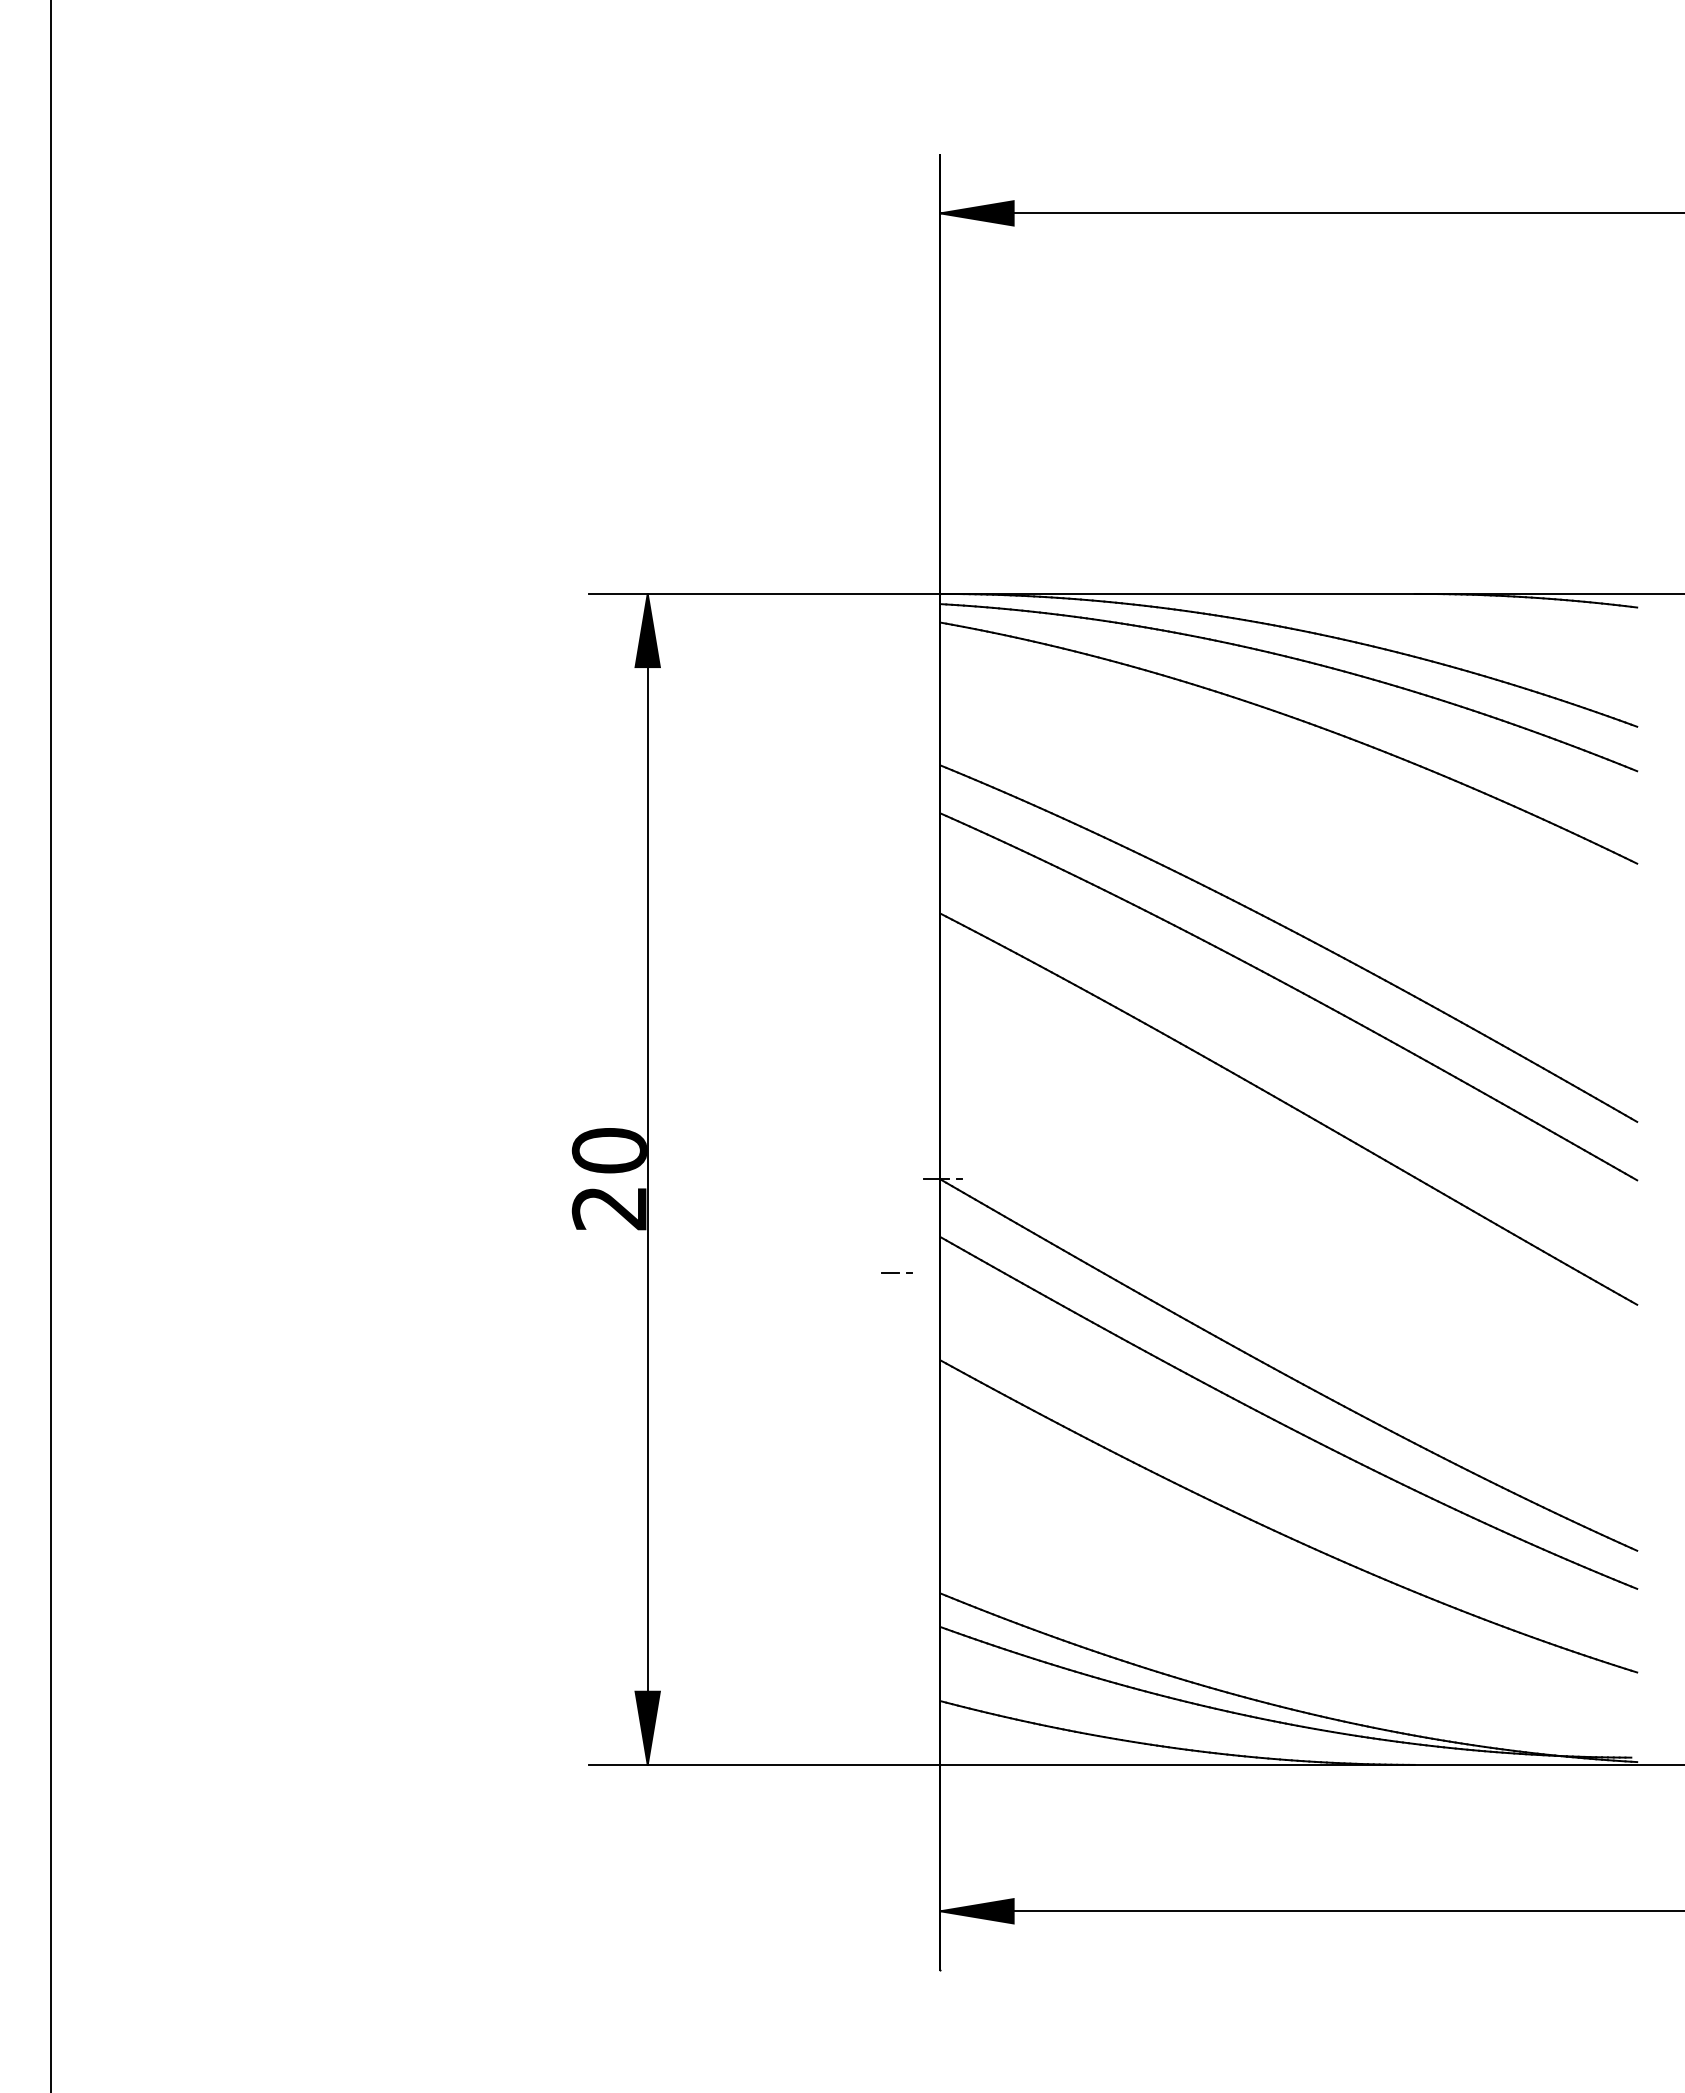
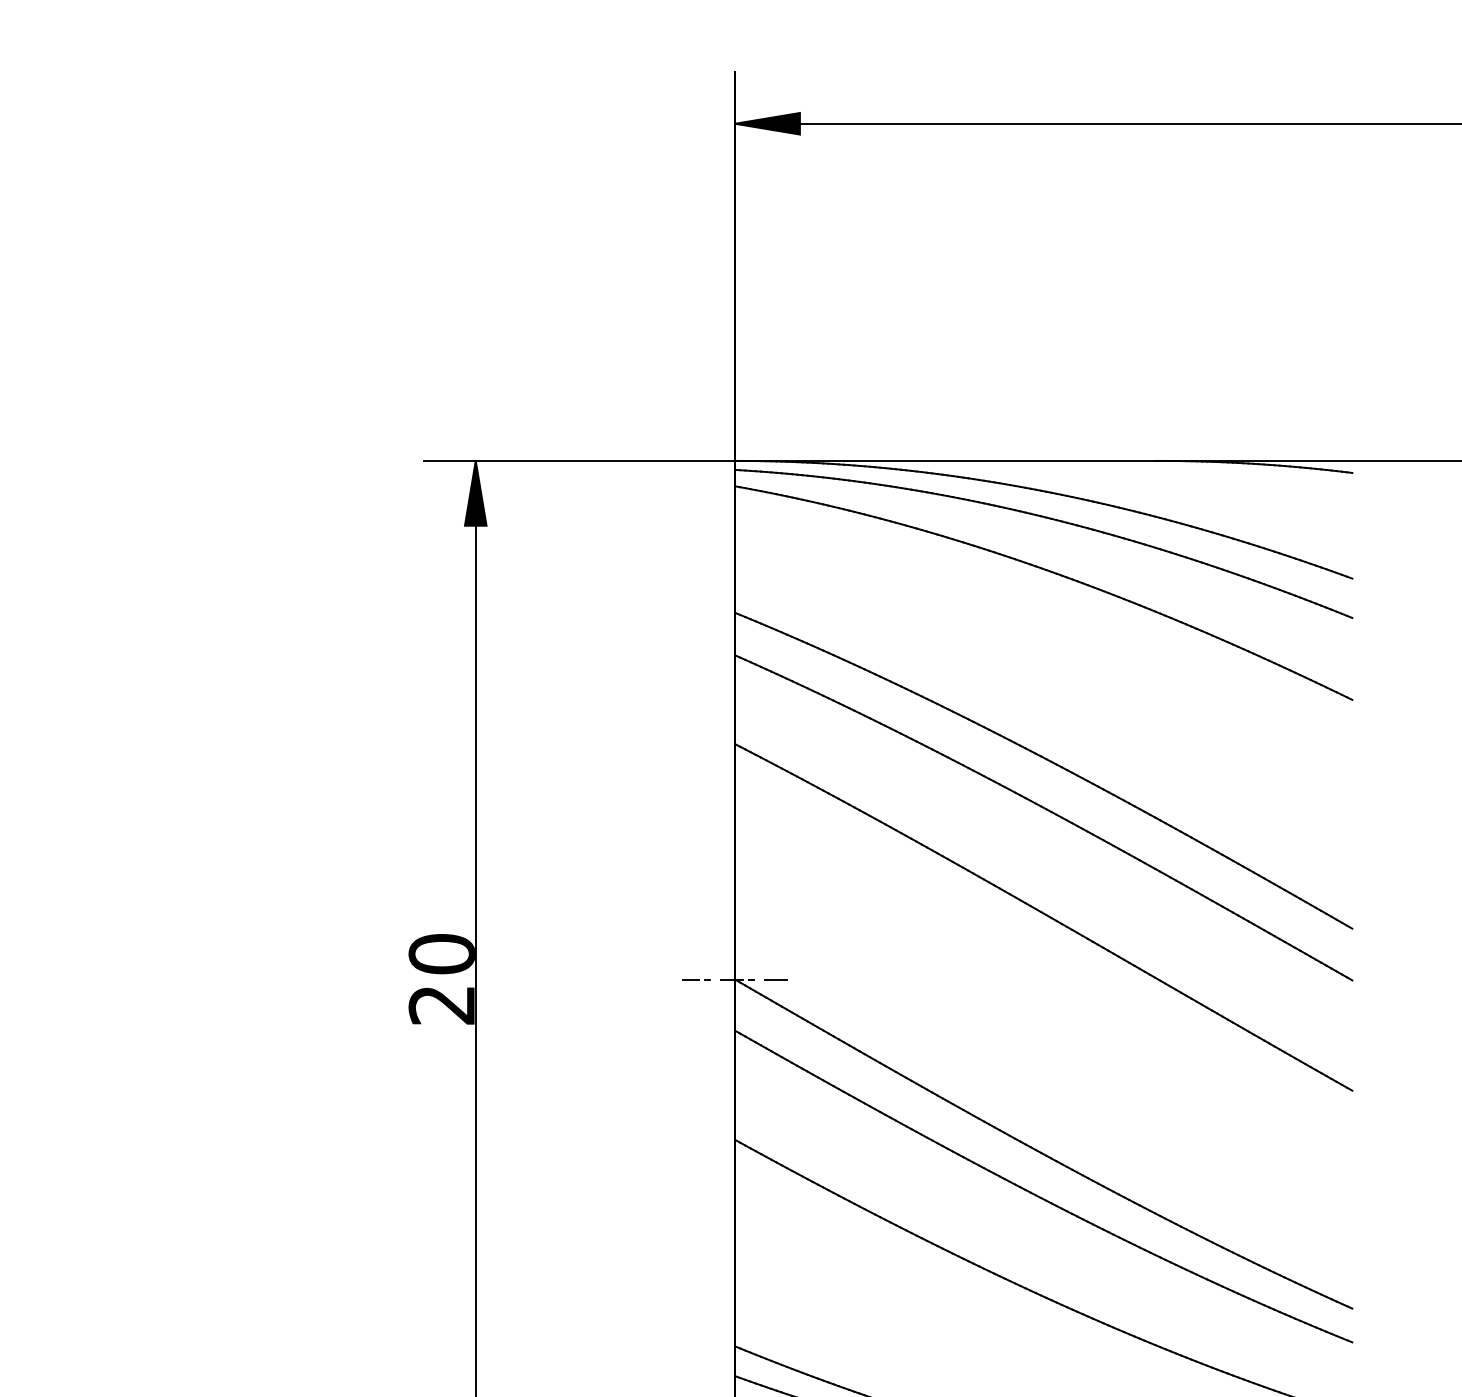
line: (986, 1179) -> (775, 979), added
line: (896, 1272) -> (696, 978), moved

